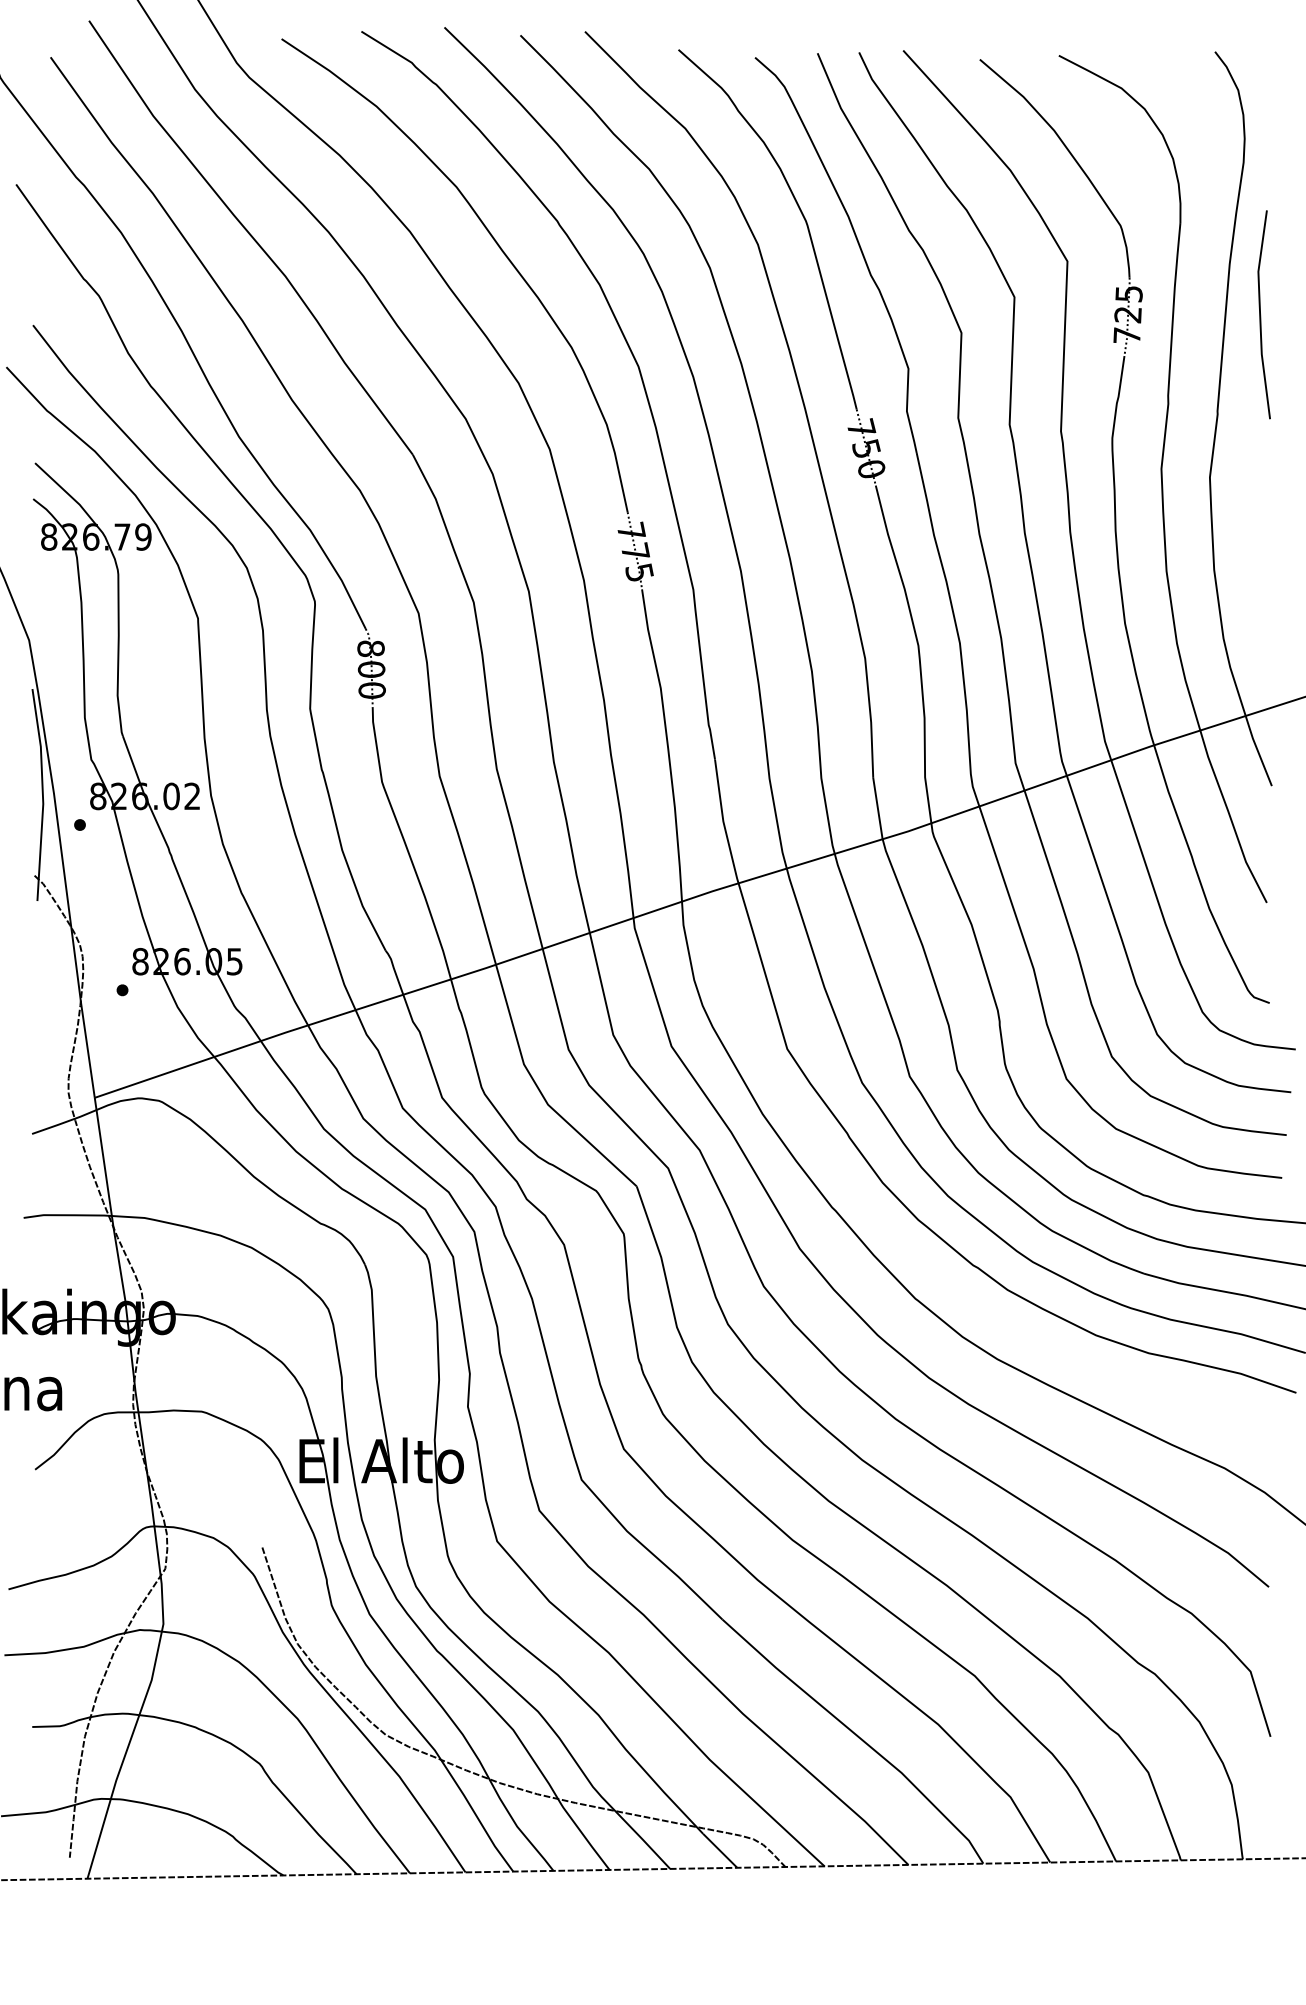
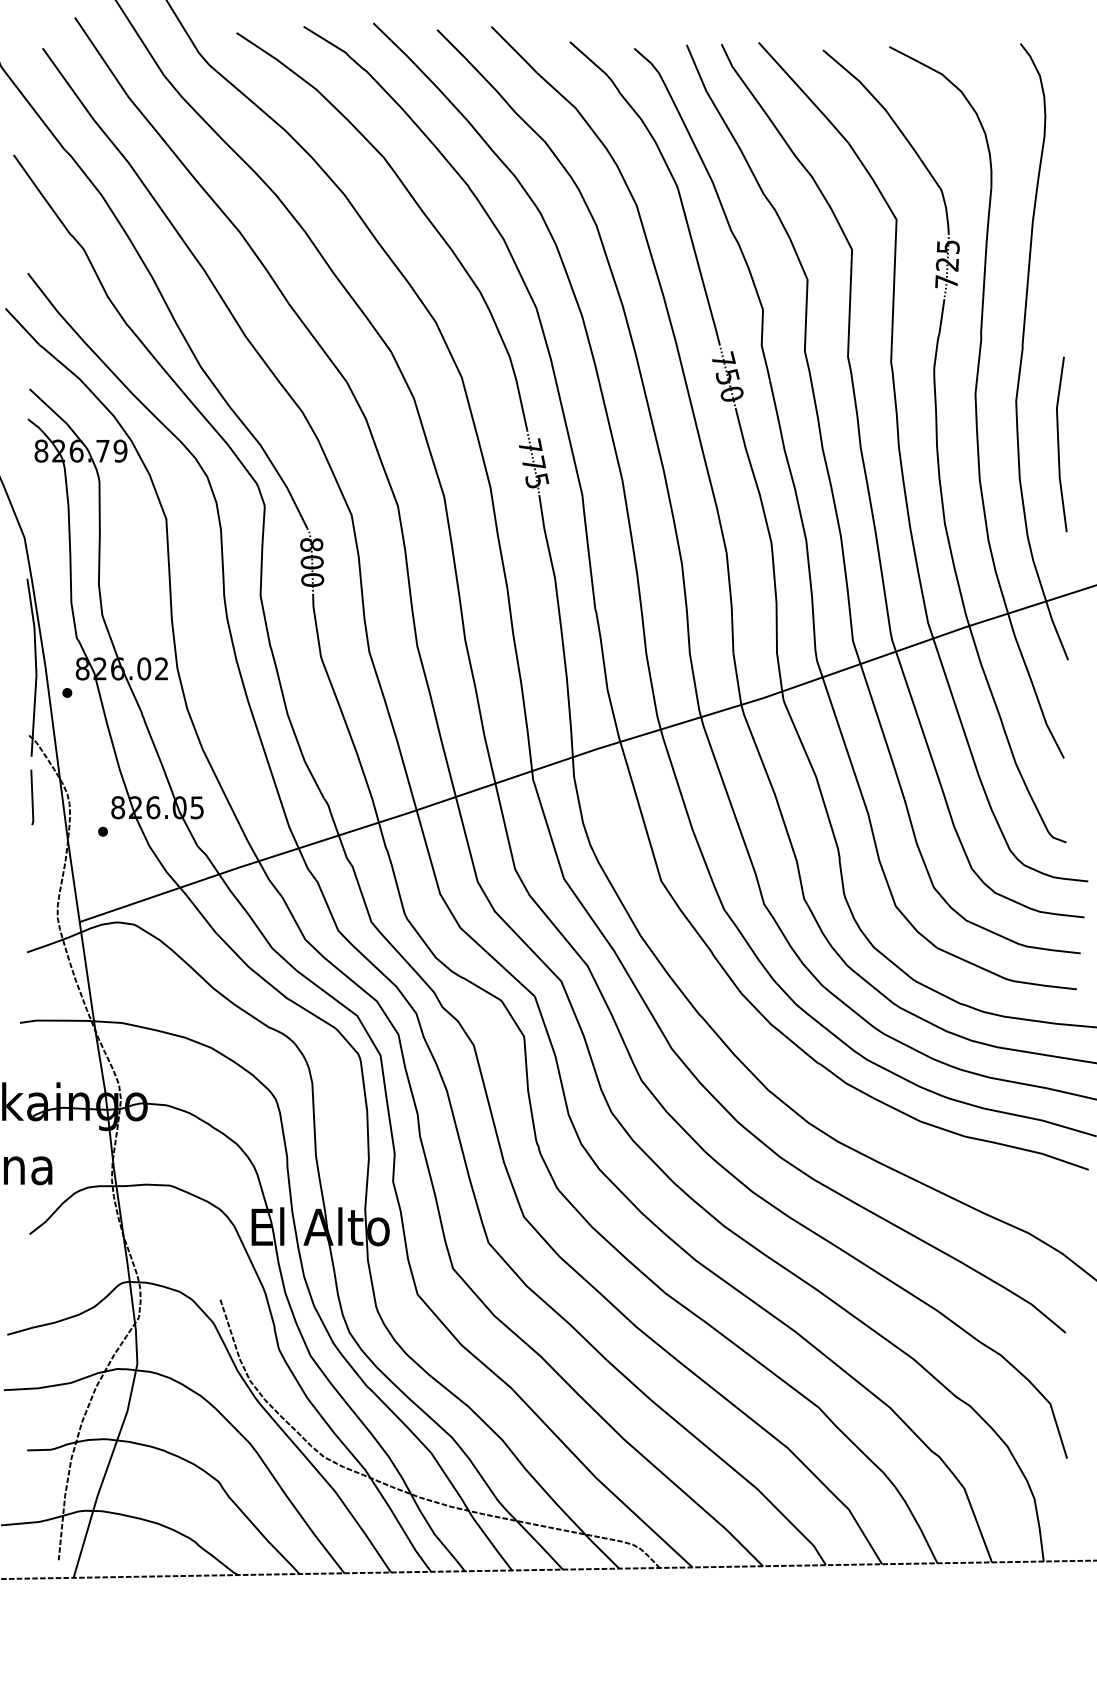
line: (1261, 314) -> (1059, 444), moved
line: (38, 949) -> (32, 797), added

